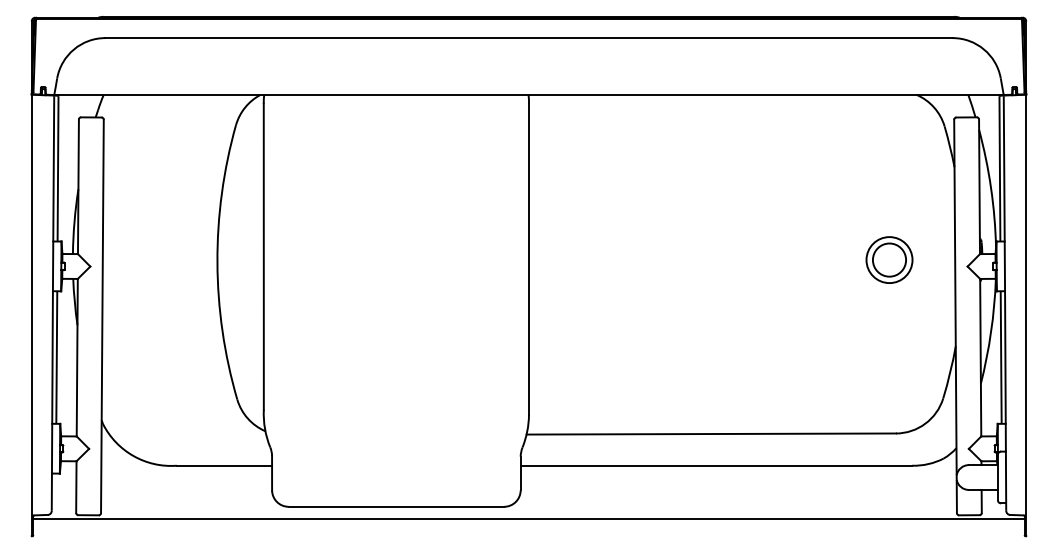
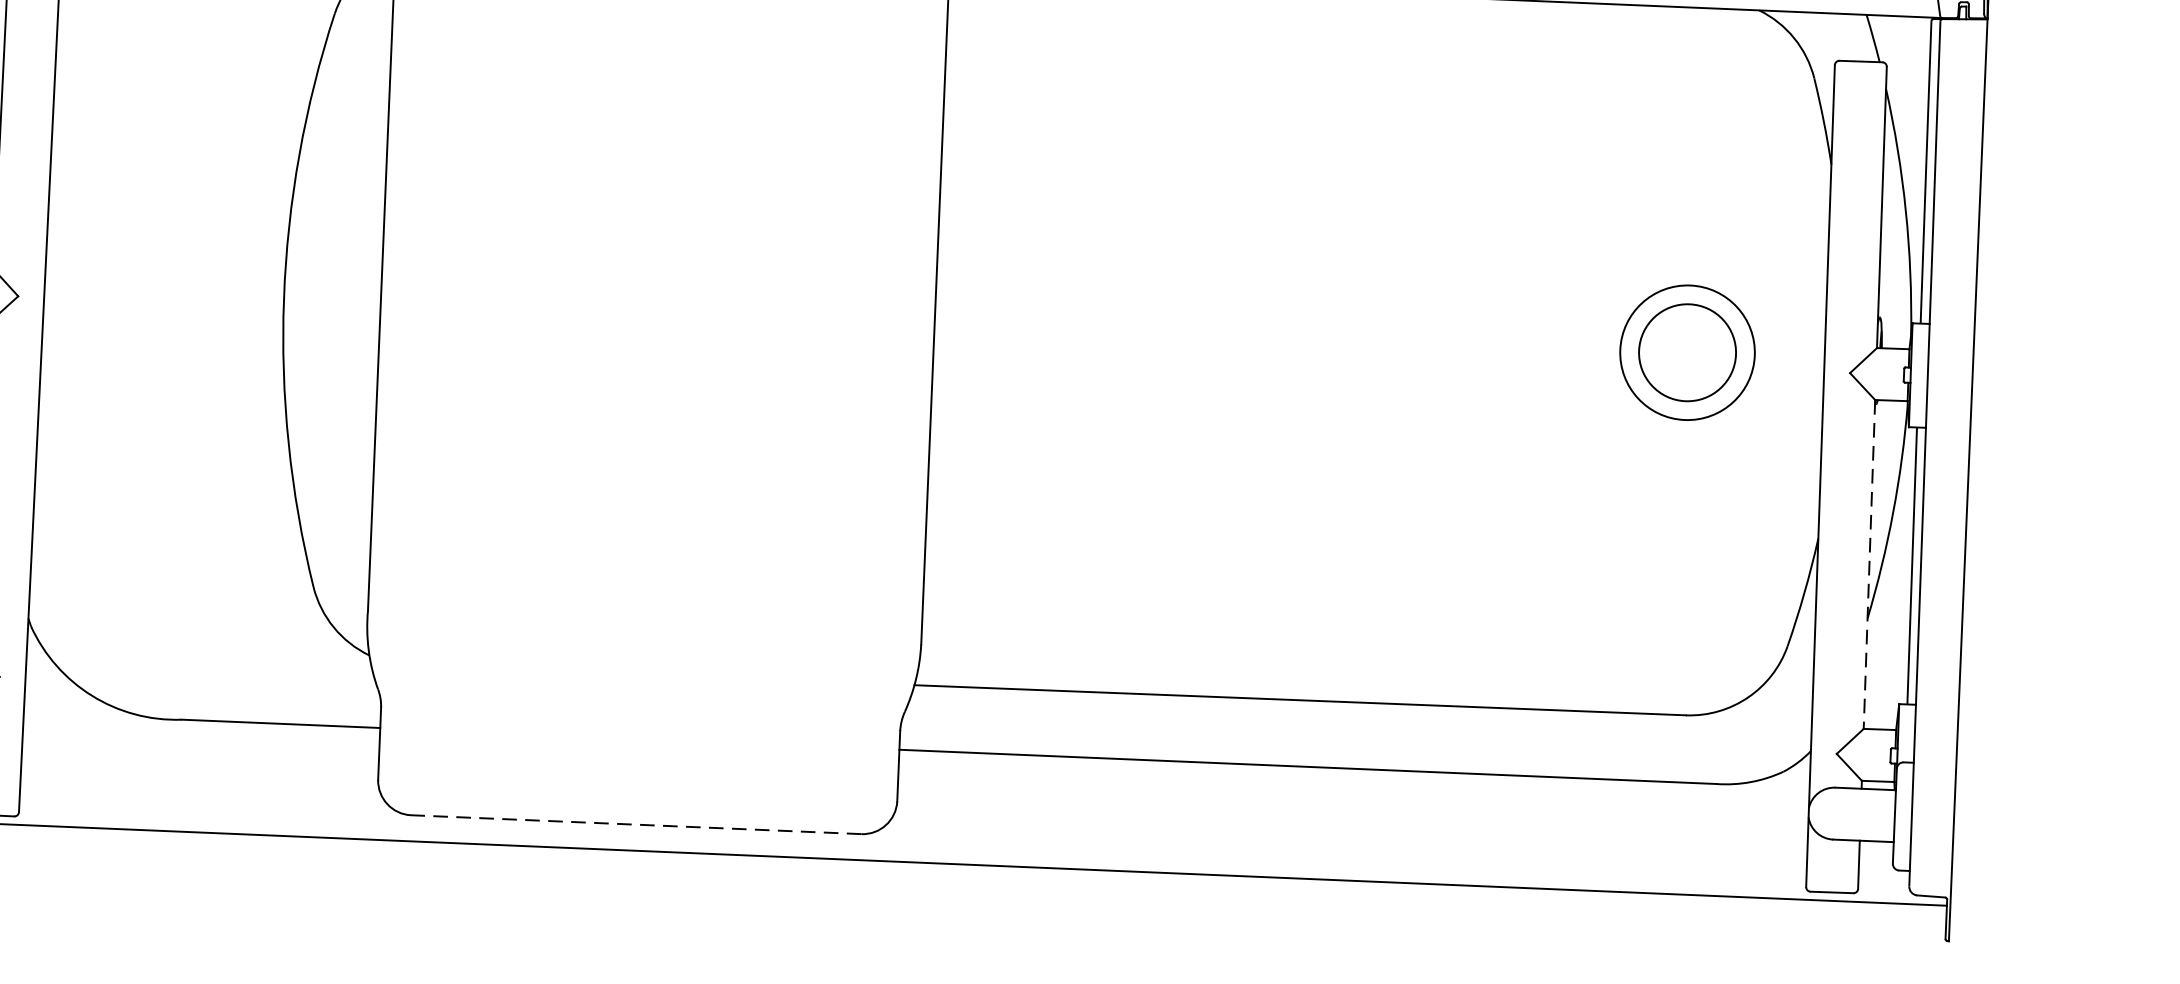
part: (889, 259) -> (1687, 351), size x1.4
line: (980, 357) -> (1868, 564), solid -> dashed
line: (396, 506) -> (636, 824), solid -> dashed

